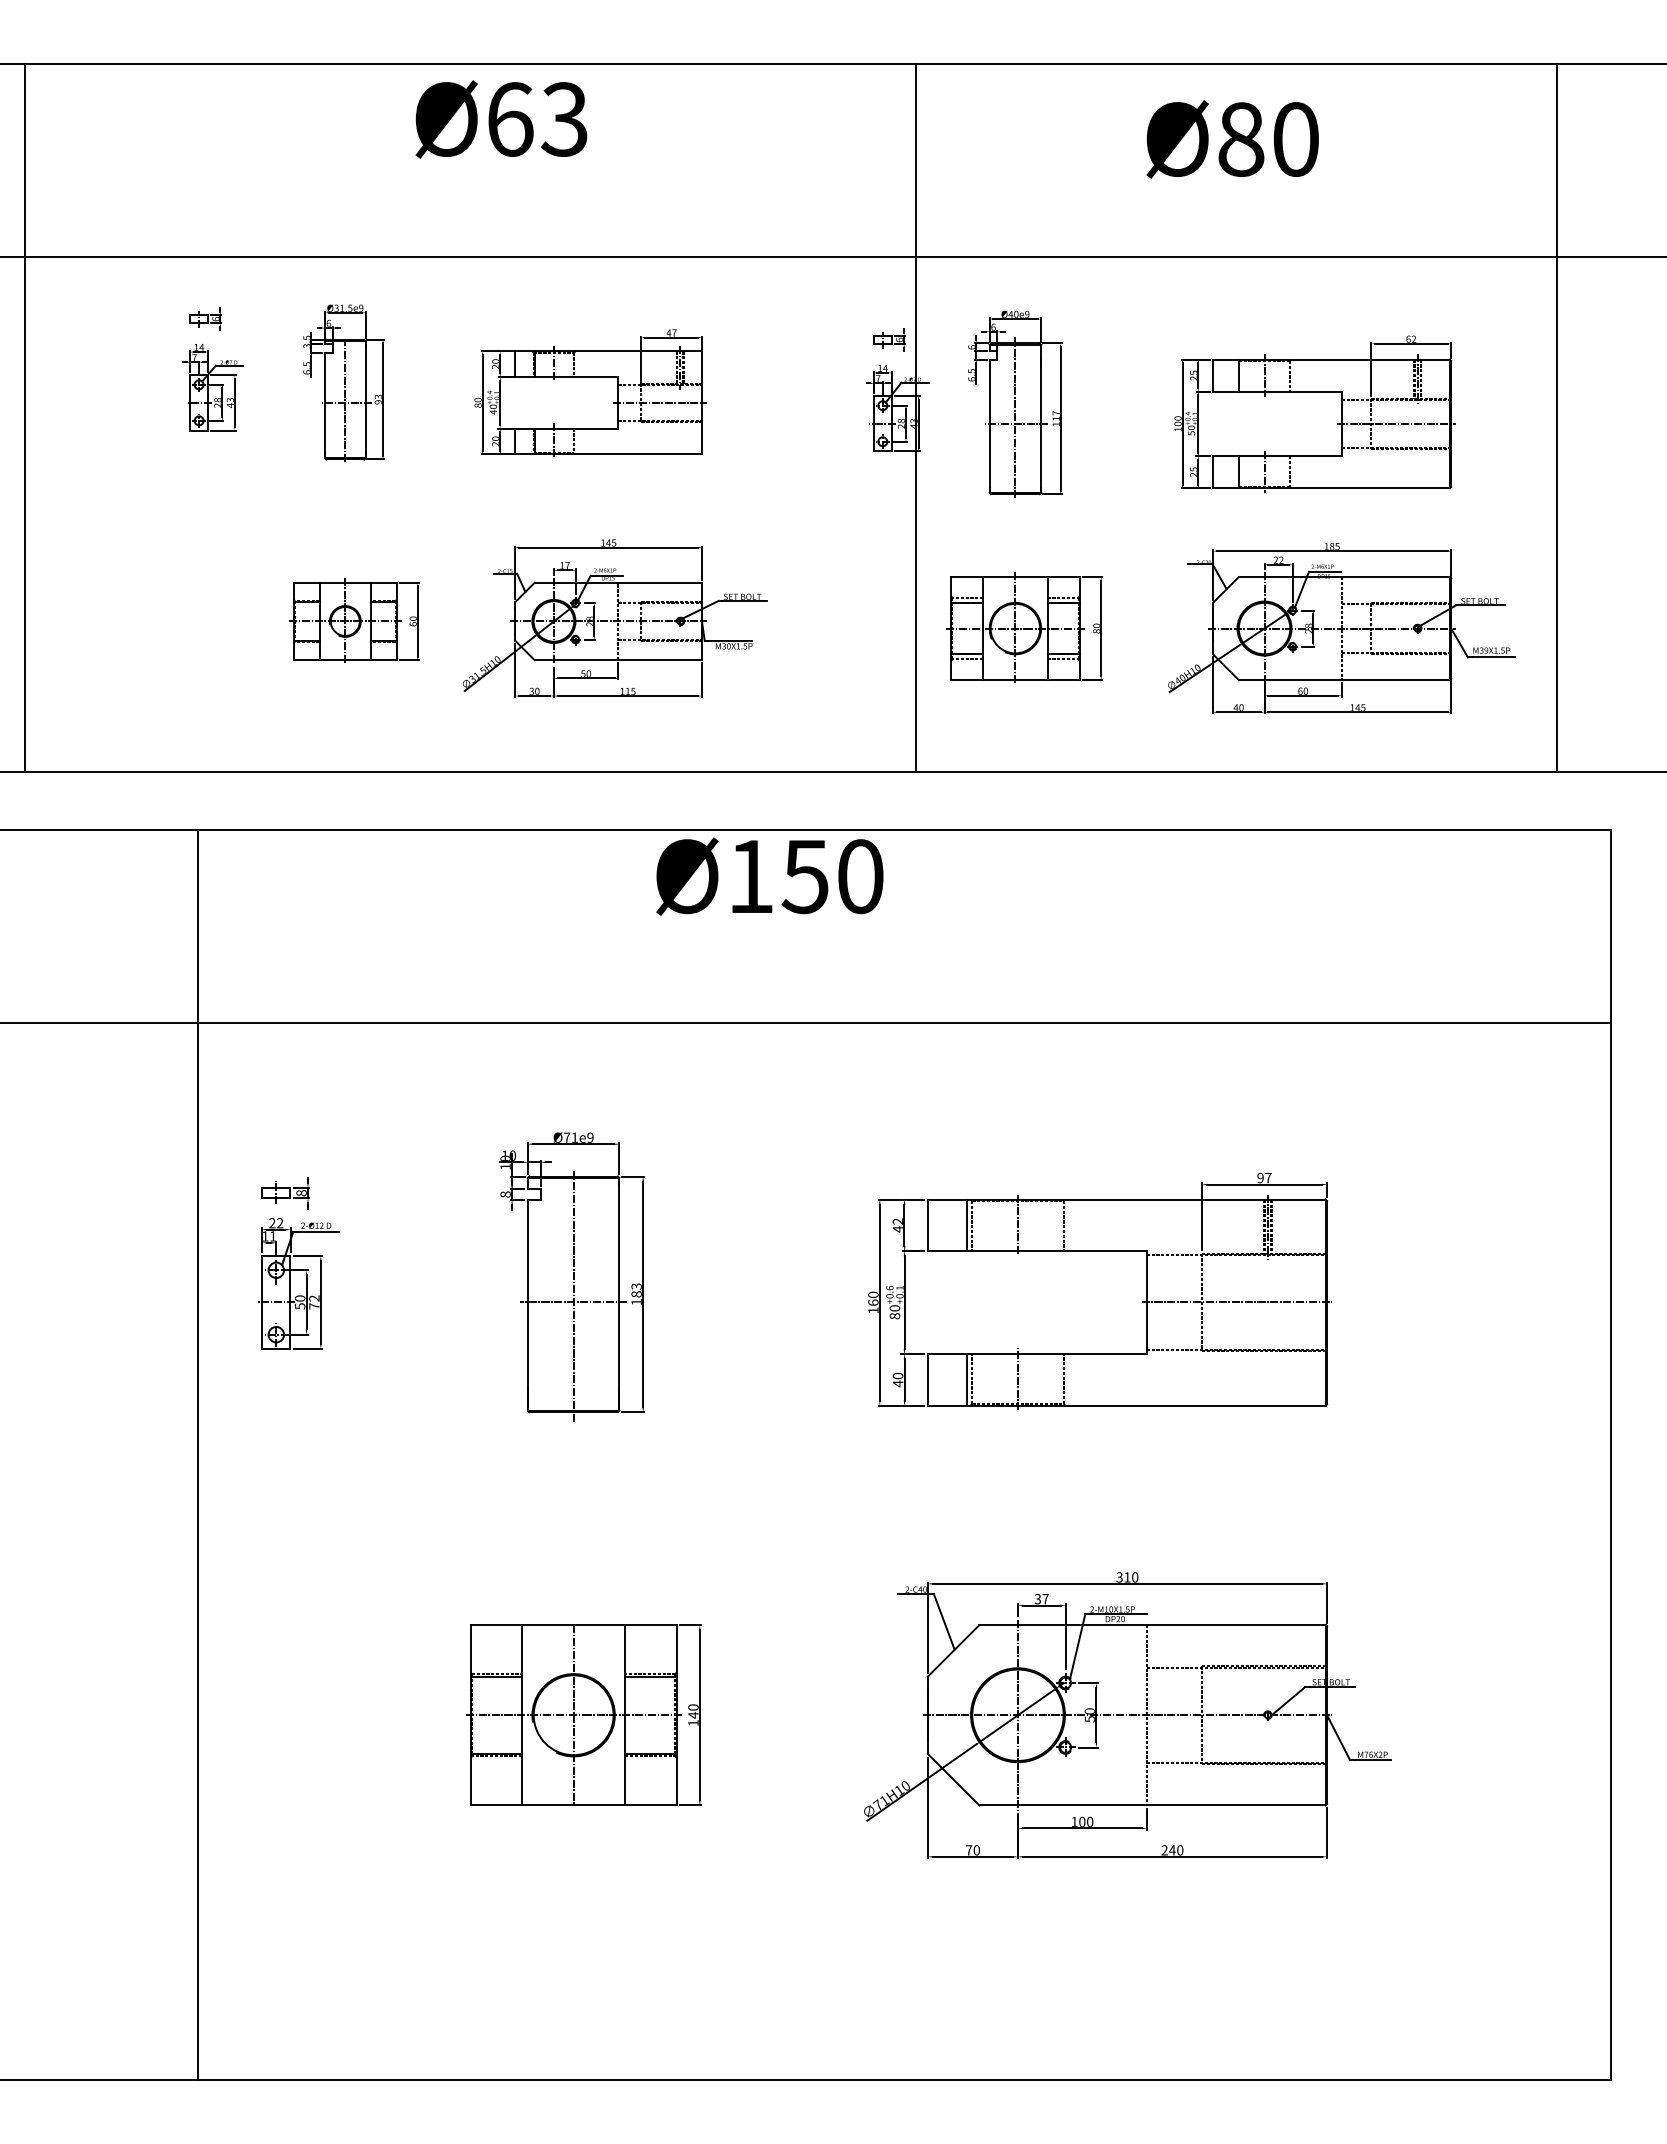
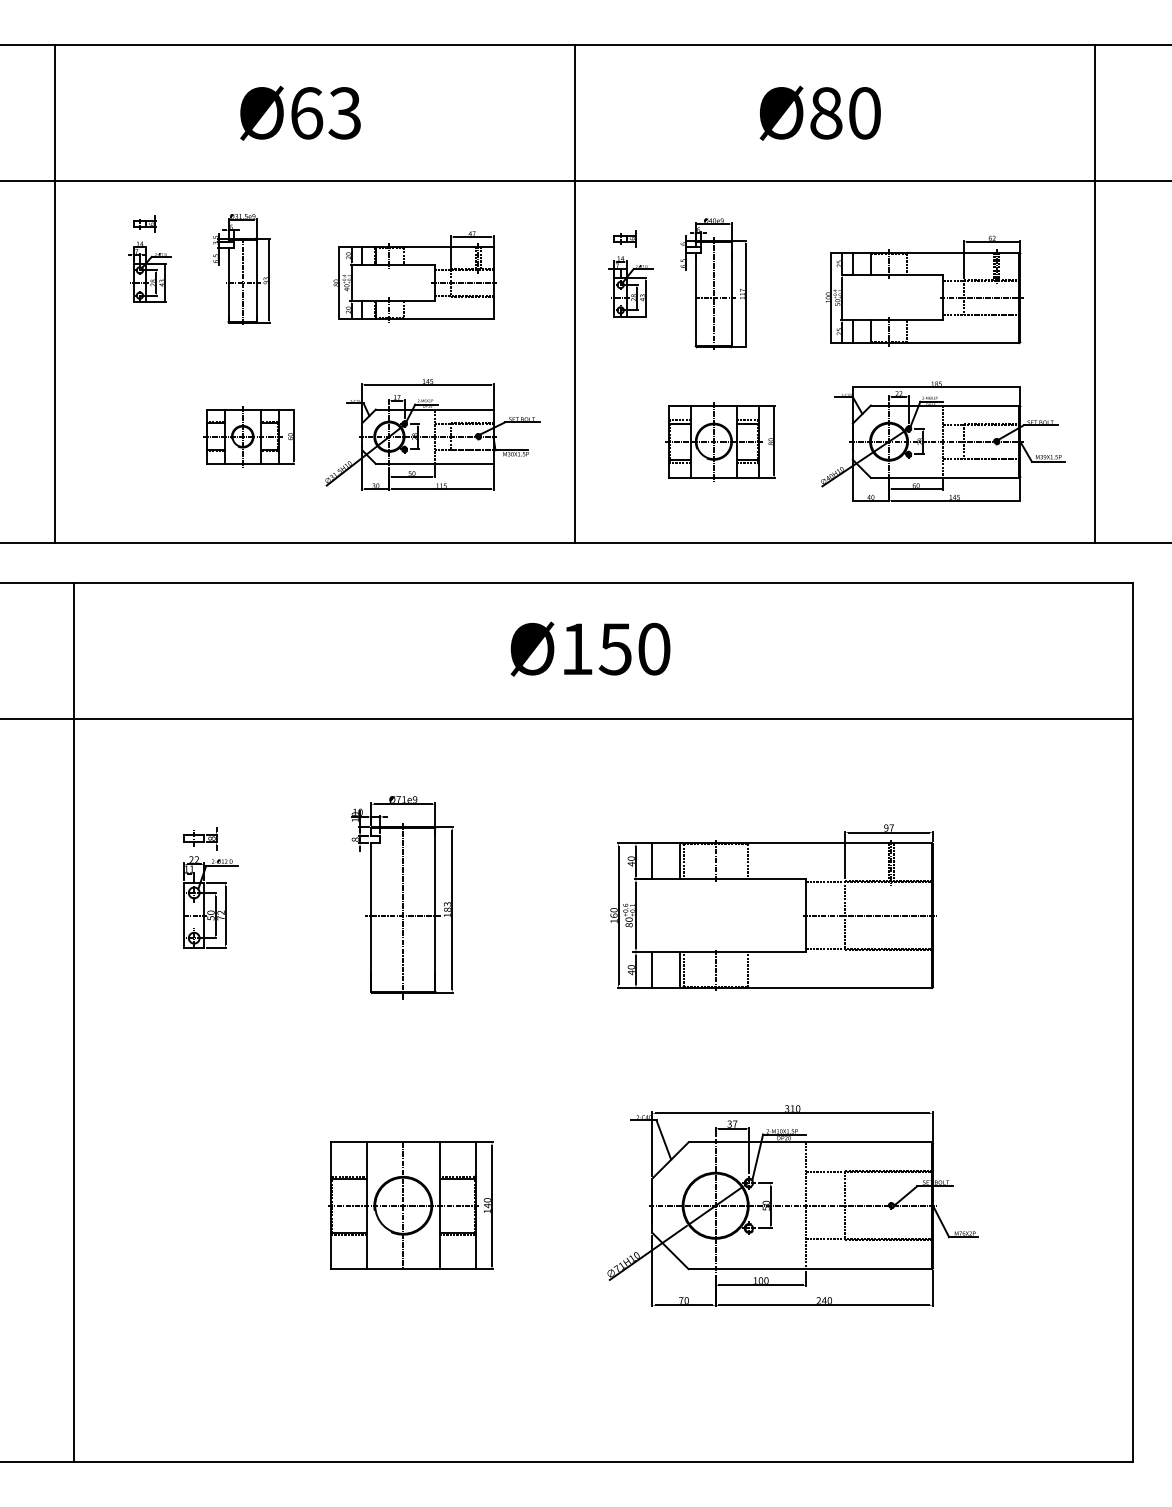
text: (501, 119) -> (300, 113), moved
text: (1232, 139) -> (820, 113), moved
line: (24, 418) -> (55, 294), moved
line: (915, 418) -> (574, 294), moved
text: (769, 876) -> (590, 649), moved
text: (897, 1221) -> (630, 858), 42 -> 40
line: (197, 1454) -> (74, 1022), moved

